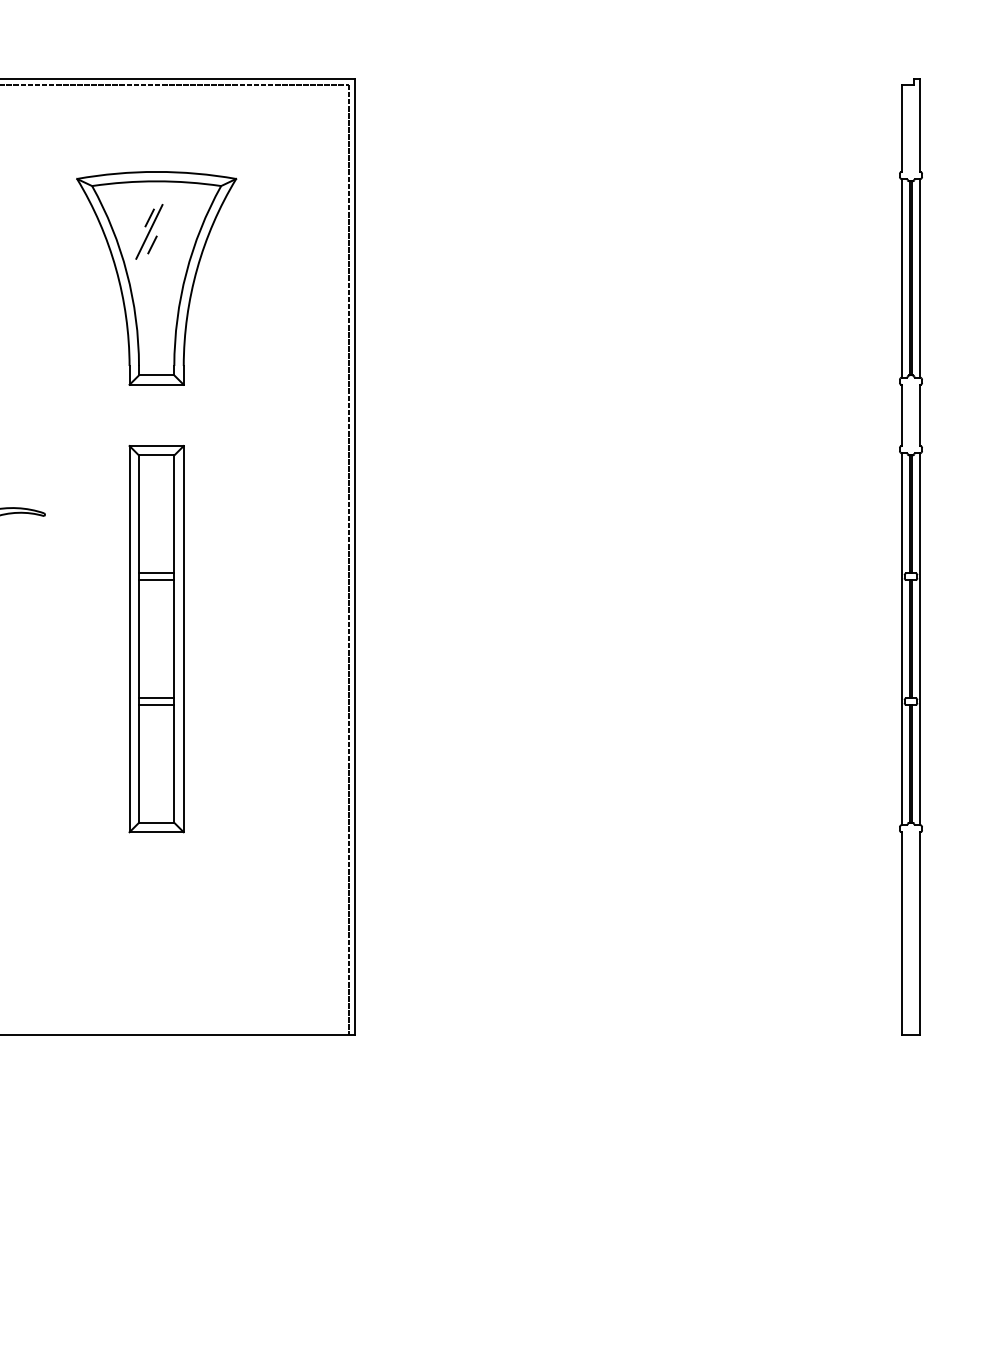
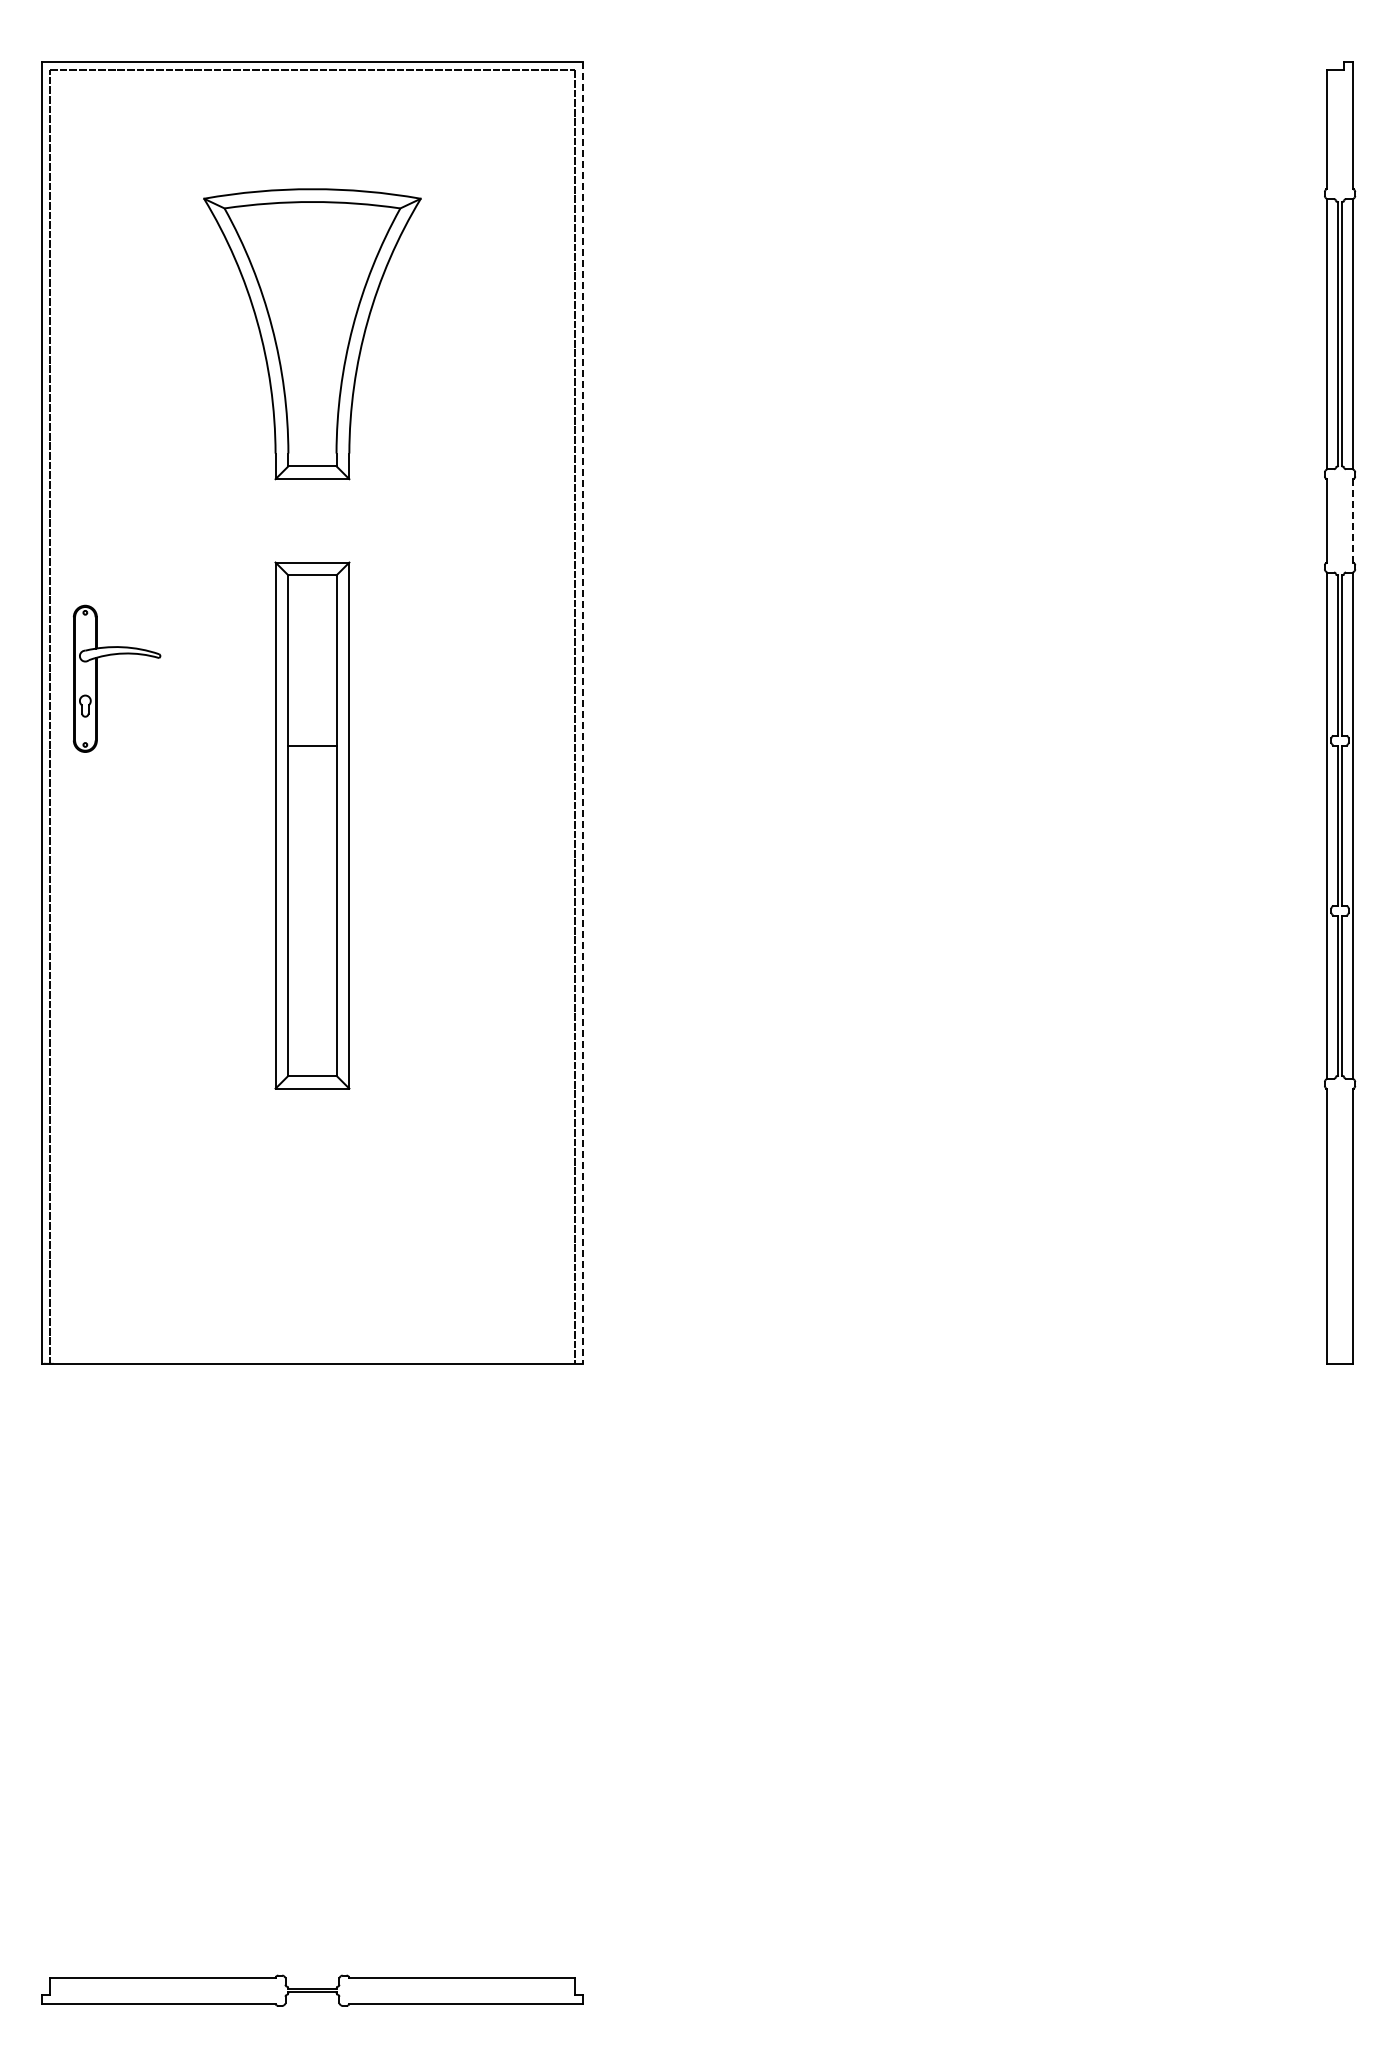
line: (149, 217) -> (302, 251), removed
line: (149, 231) -> (302, 270), removed
line: (152, 244) -> (306, 288), removed
line: (920, 415) -> (1352, 520), solid -> dashed
line: (355, 556) -> (583, 713), solid -> dashed
line: (156, 572) -> (312, 735), removed
line: (156, 697) -> (312, 905), removed
line: (156, 705) -> (312, 915), removed

